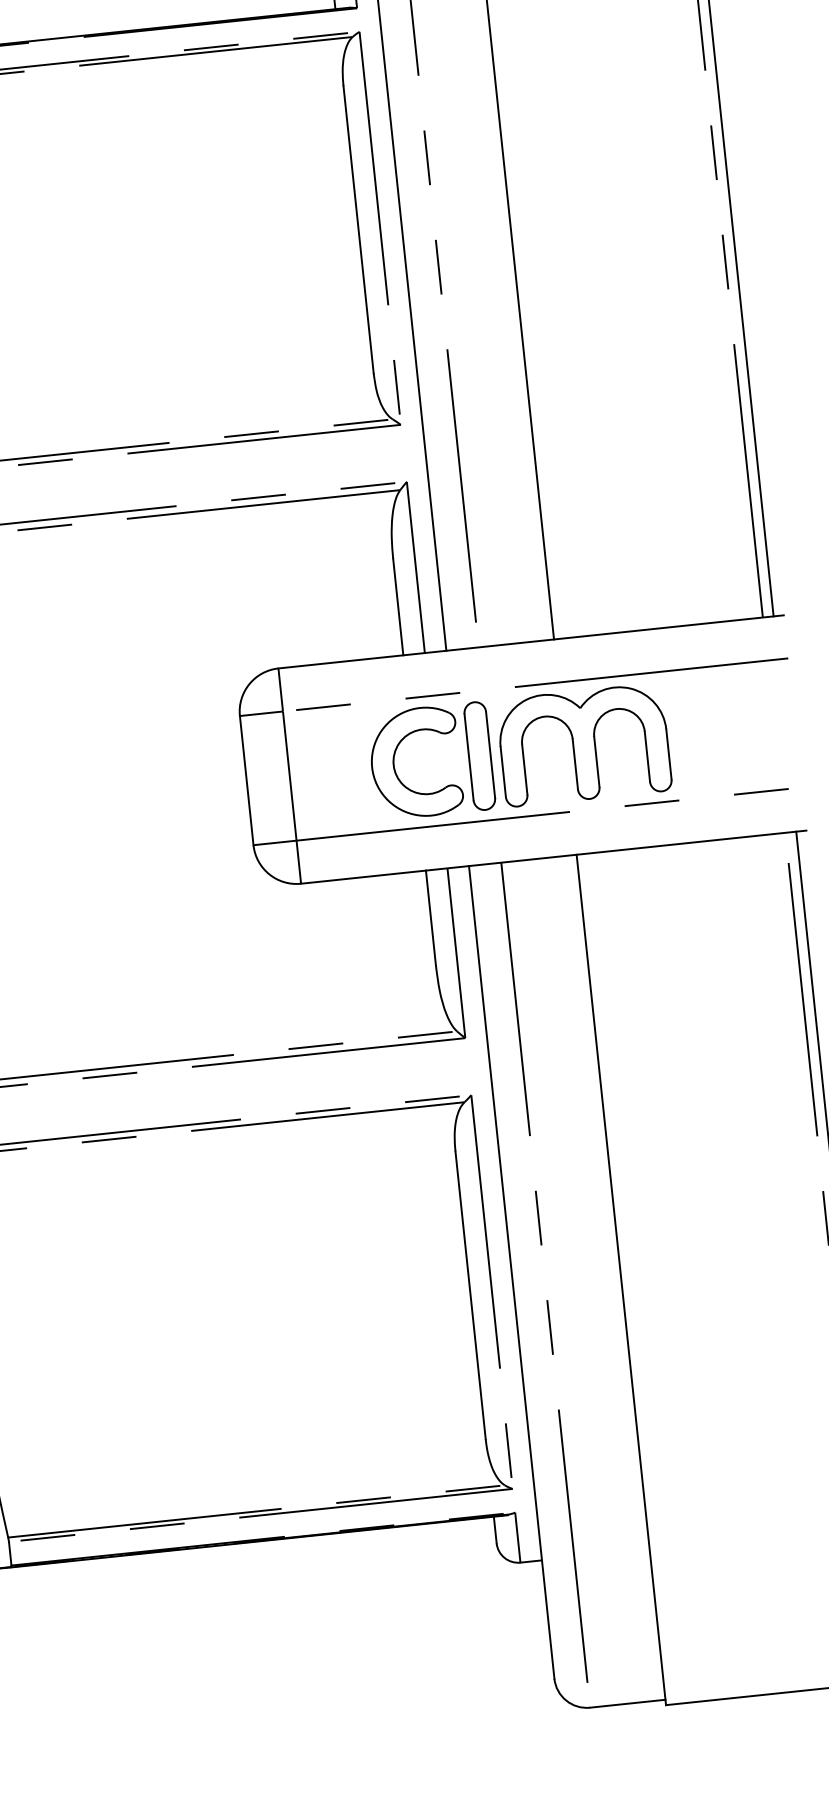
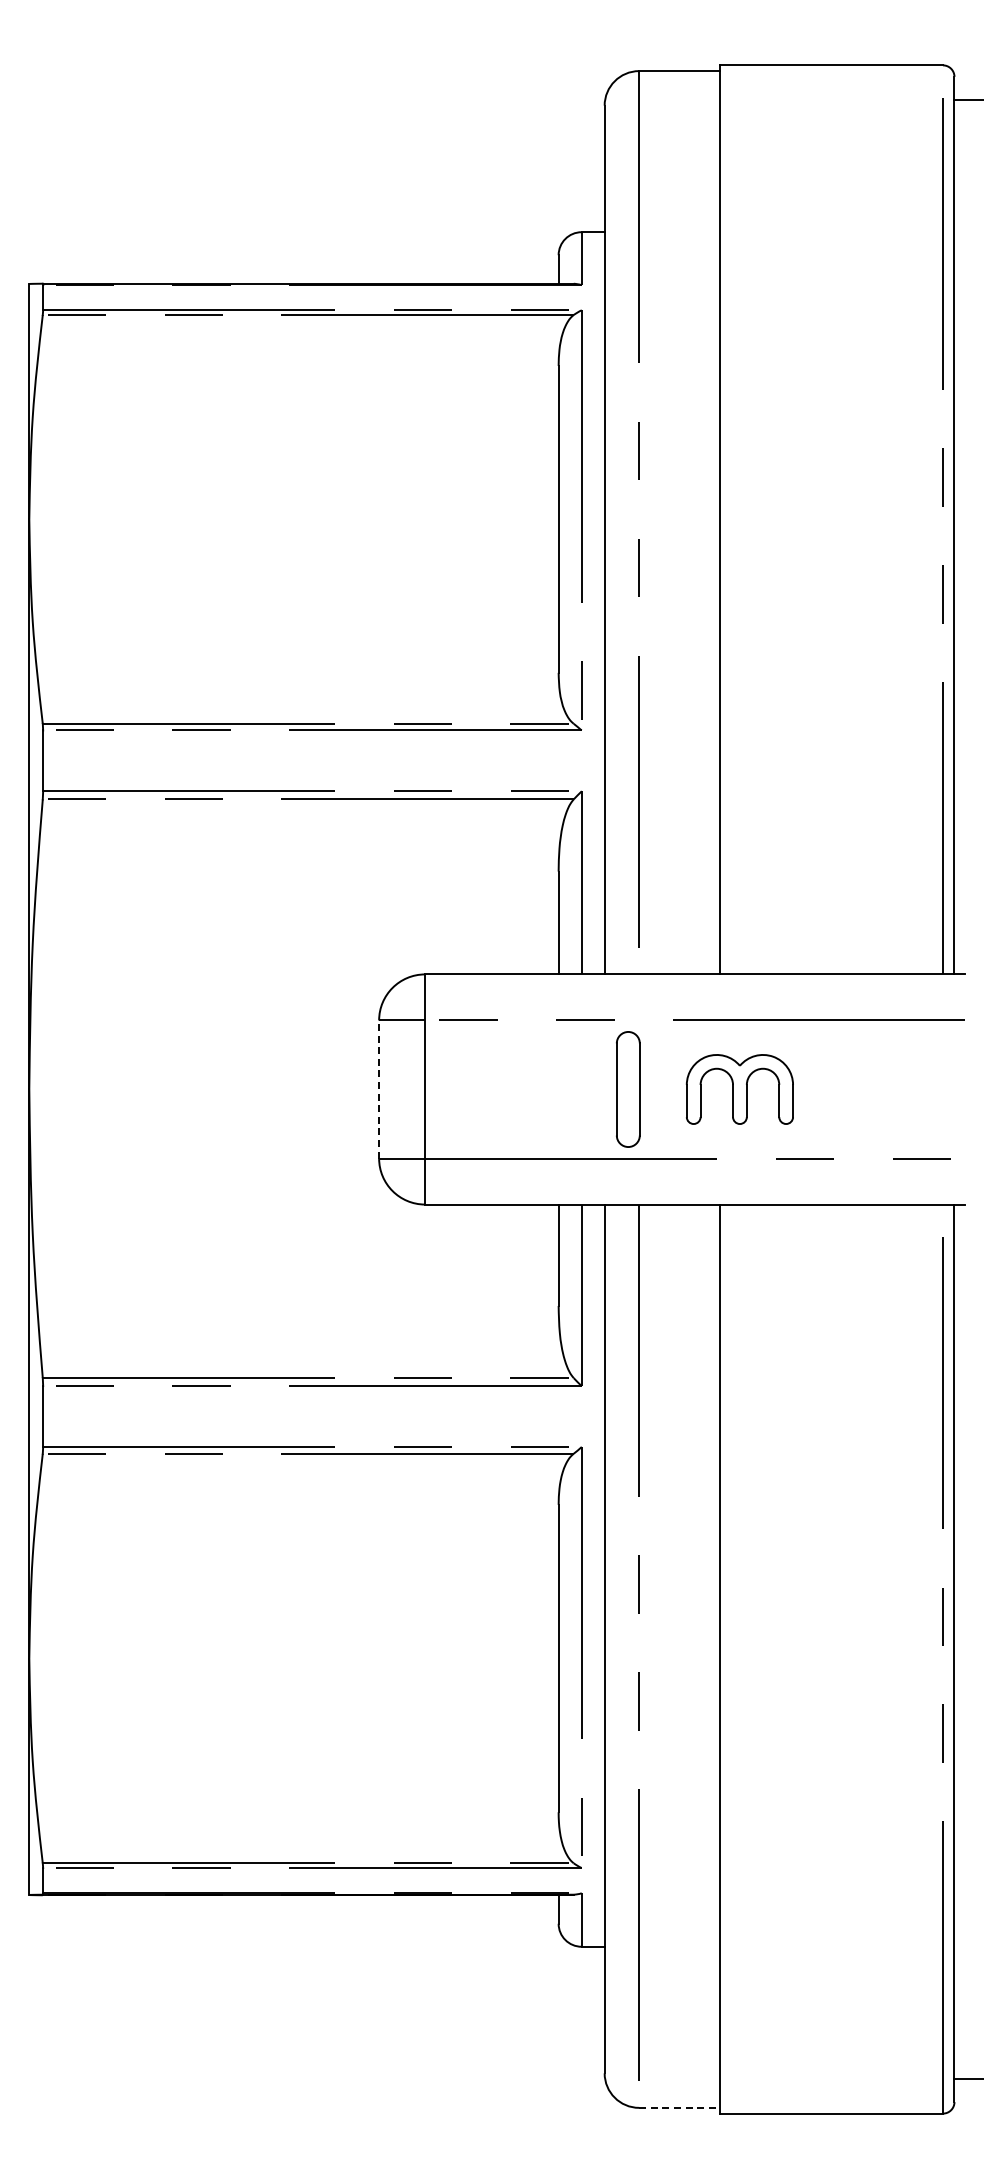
part: (583, 745) -> (739, 1089), size x0.6
part: (394, 765) -> (537, 1089), removed
line: (247, 780) -> (379, 1089), solid -> dashed
line: (627, 1703) -> (679, 2107), solid -> dashed

